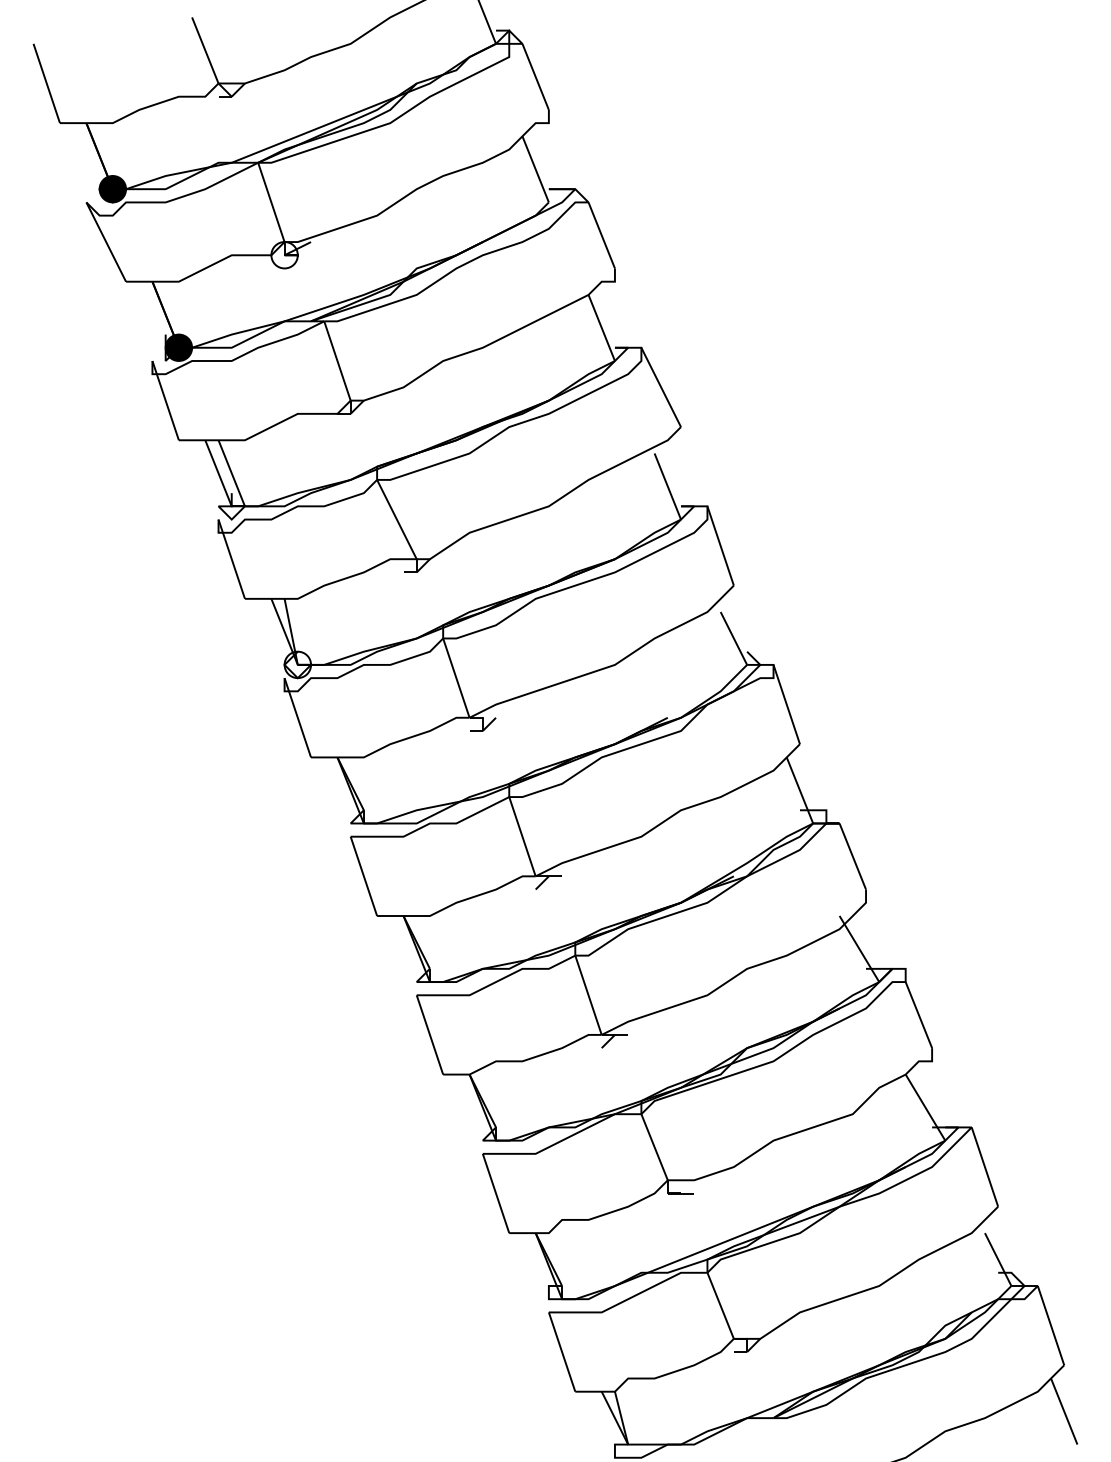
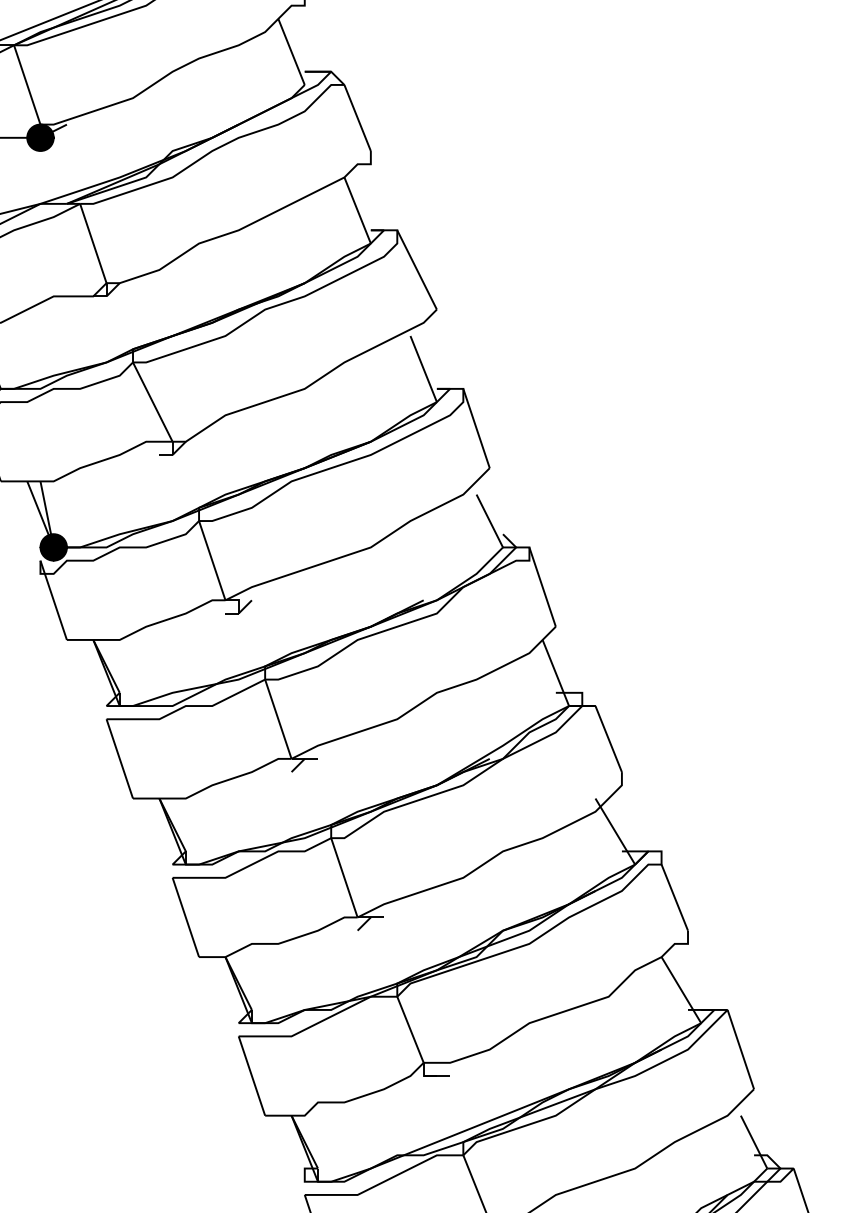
fill: (284, 255) -> (40, 138), added
fill: (297, 664) -> (53, 547), added

